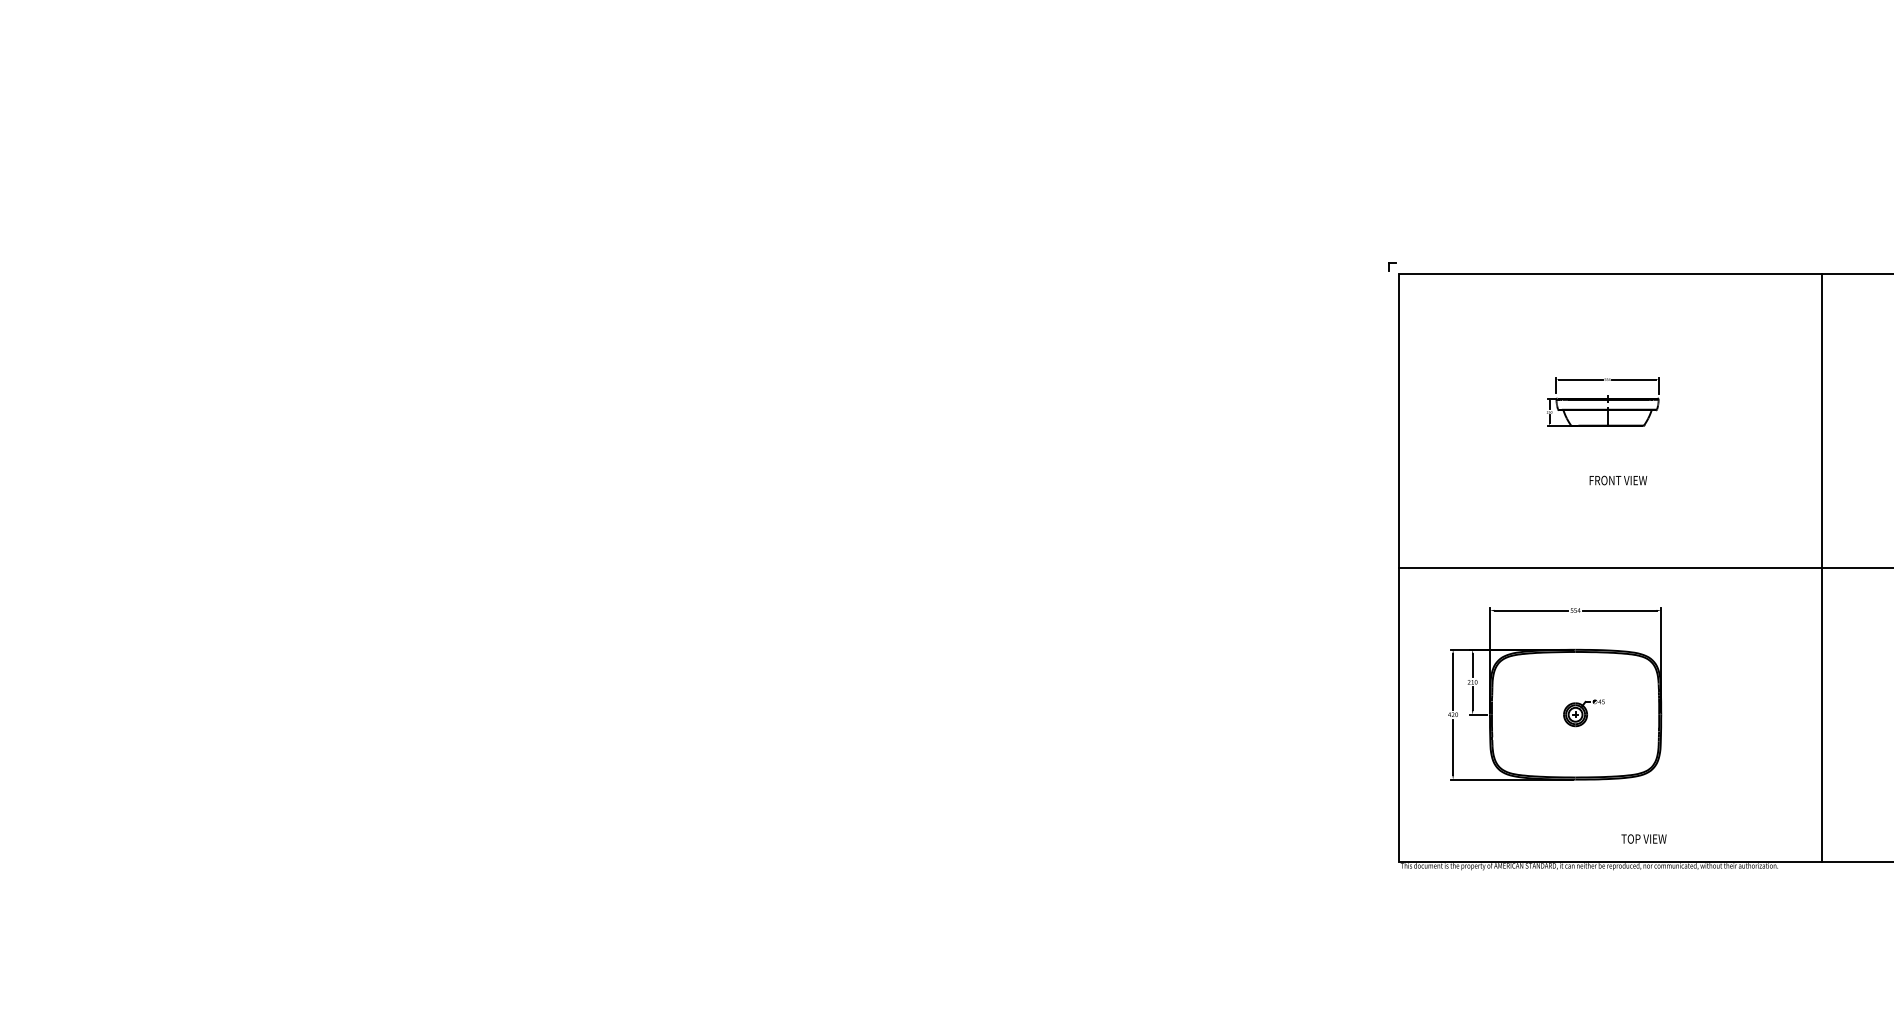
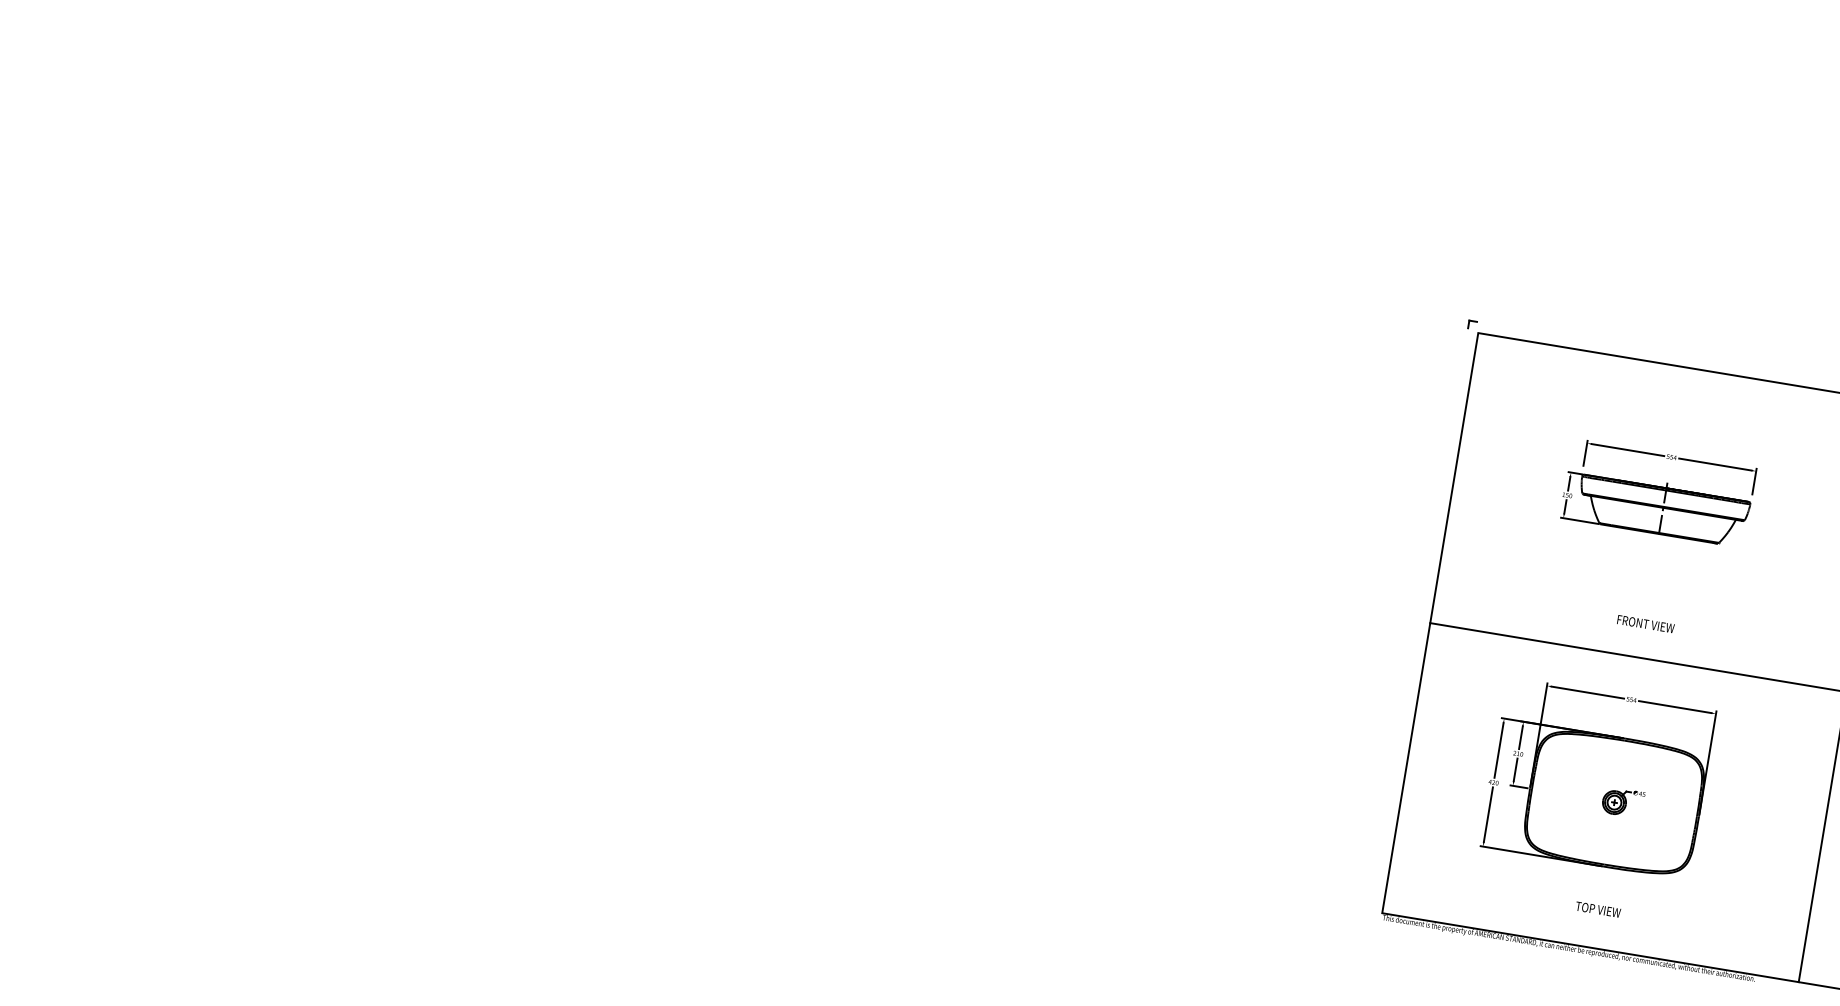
part: (1602, 401) -> (1657, 492), size x1.67
text: (1618, 480) -> (1646, 624), moved
part: (1555, 693) -> (1598, 778), moved
text: (1643, 838) -> (1597, 909), moved

